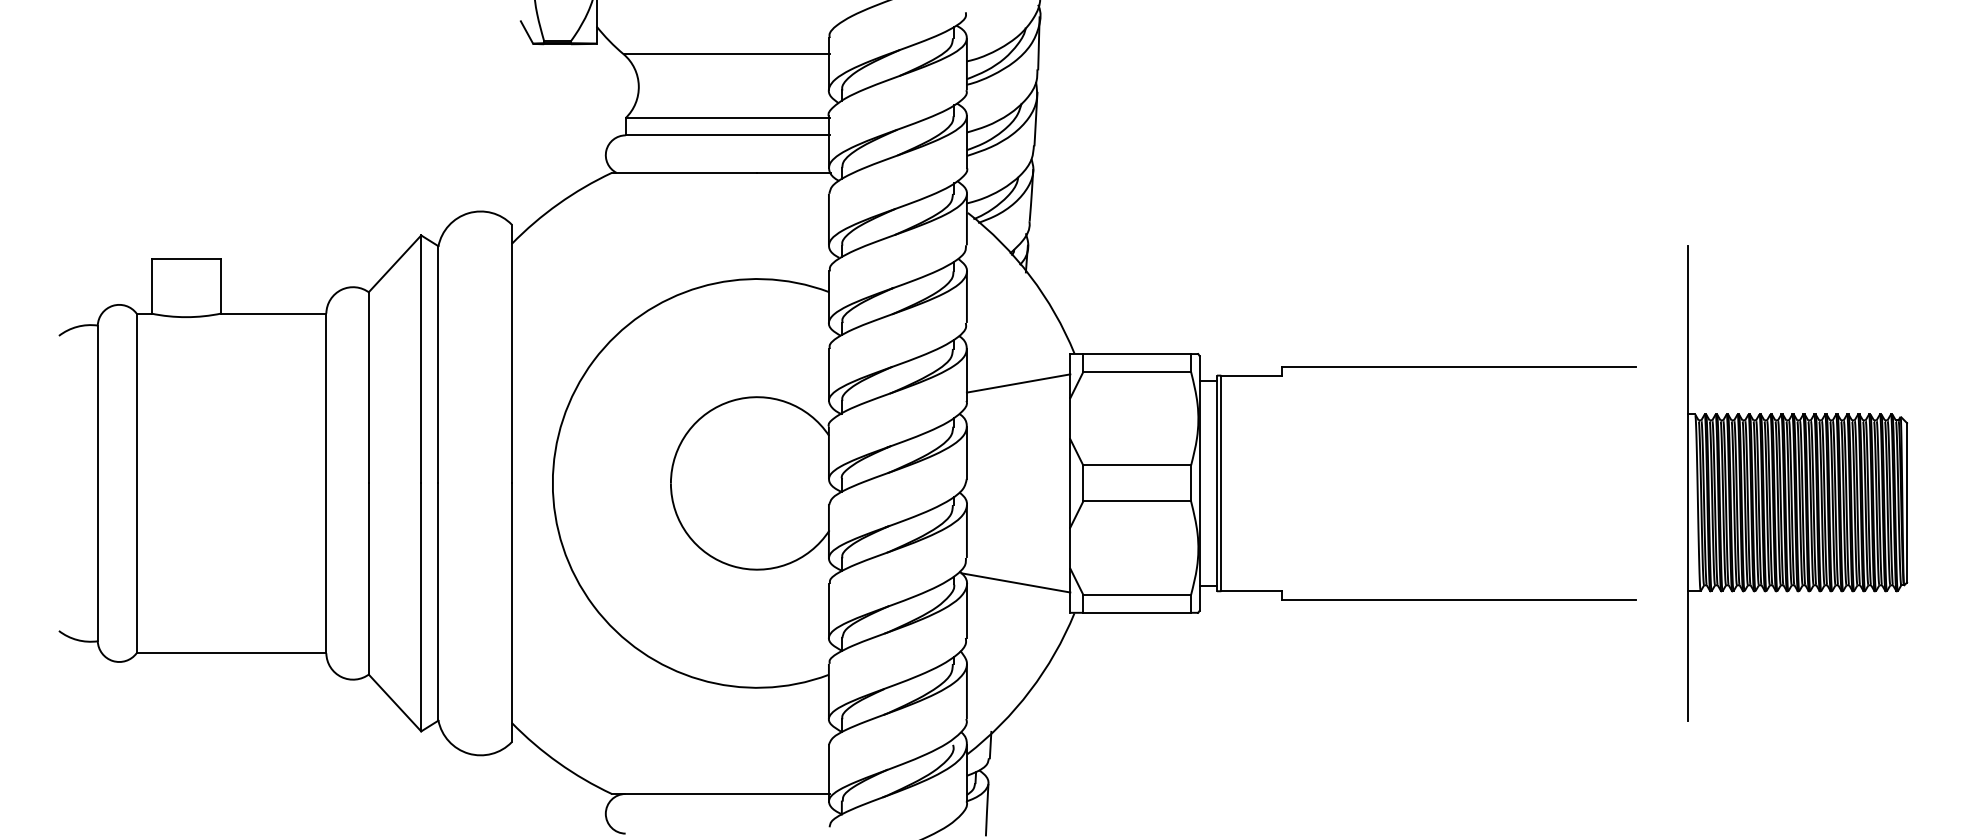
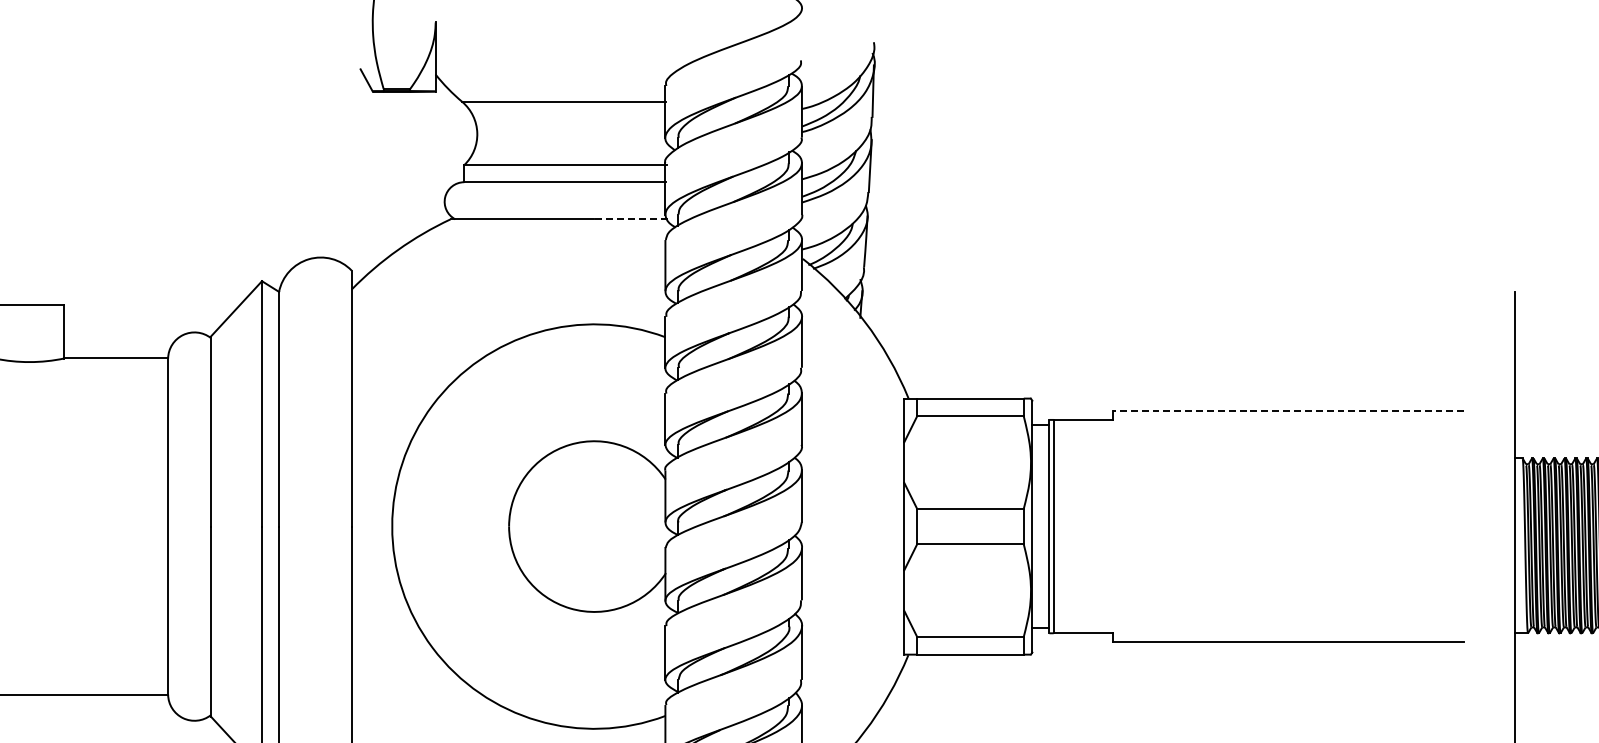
line: (794, 172) -> (631, 218), solid -> dashed
line: (1458, 366) -> (1288, 410), solid -> dashed
line: (1018, 383) -> (853, 427), removed
line: (1015, 582) -> (850, 624), removed

